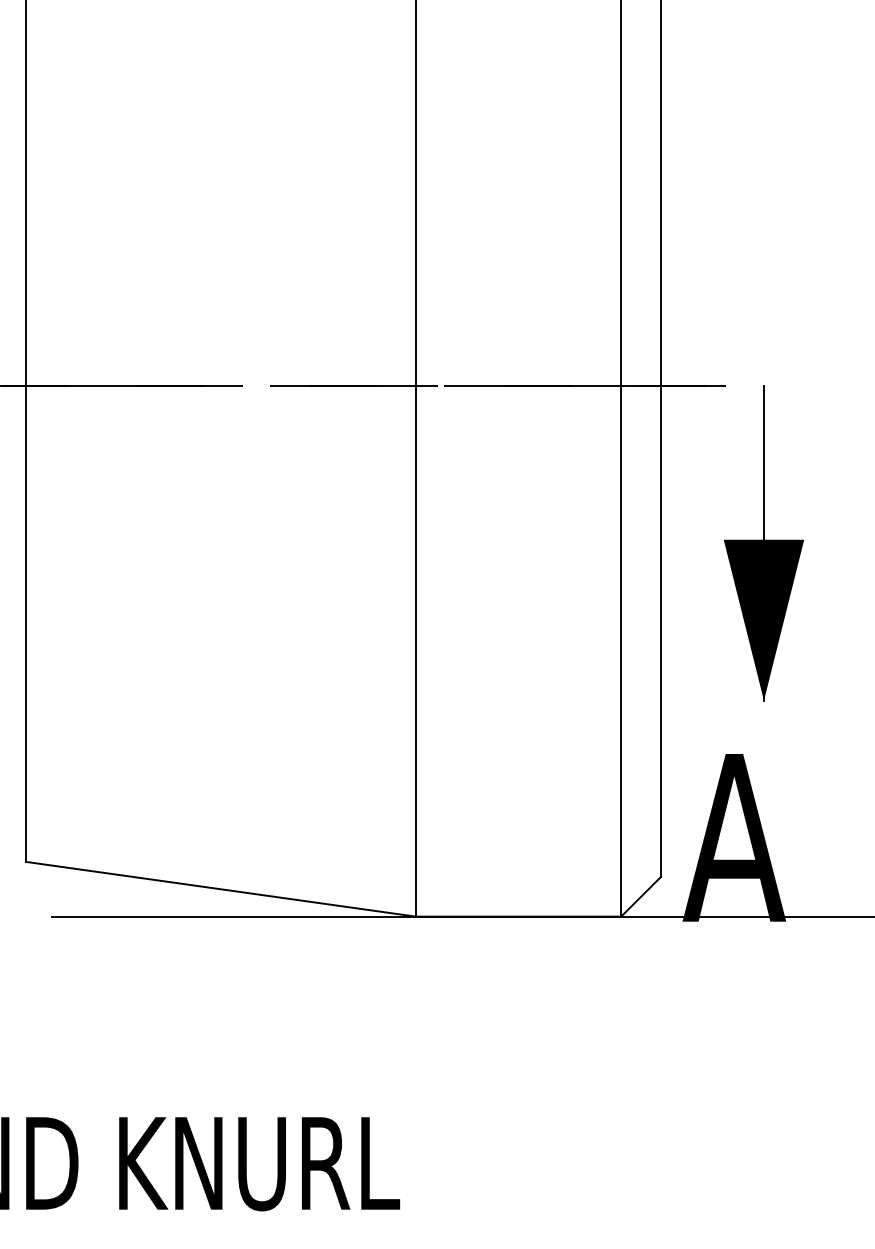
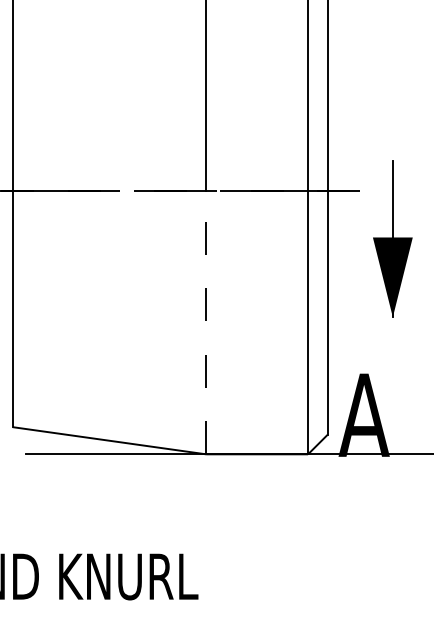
part: (763, 541) -> (392, 238), moved
line: (416, 650) -> (206, 322), solid -> dashed

